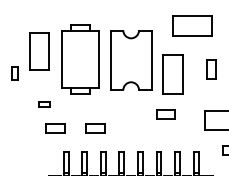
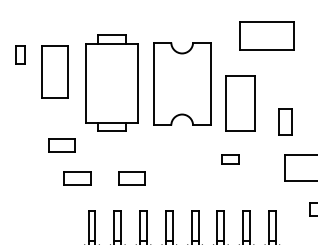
part: (211, 69) -> (285, 121), moved
part: (14, 73) -> (19, 55), moved
part: (44, 104) -> (61, 145), size x1.67
part: (165, 114) -> (229, 159), size x0.71

